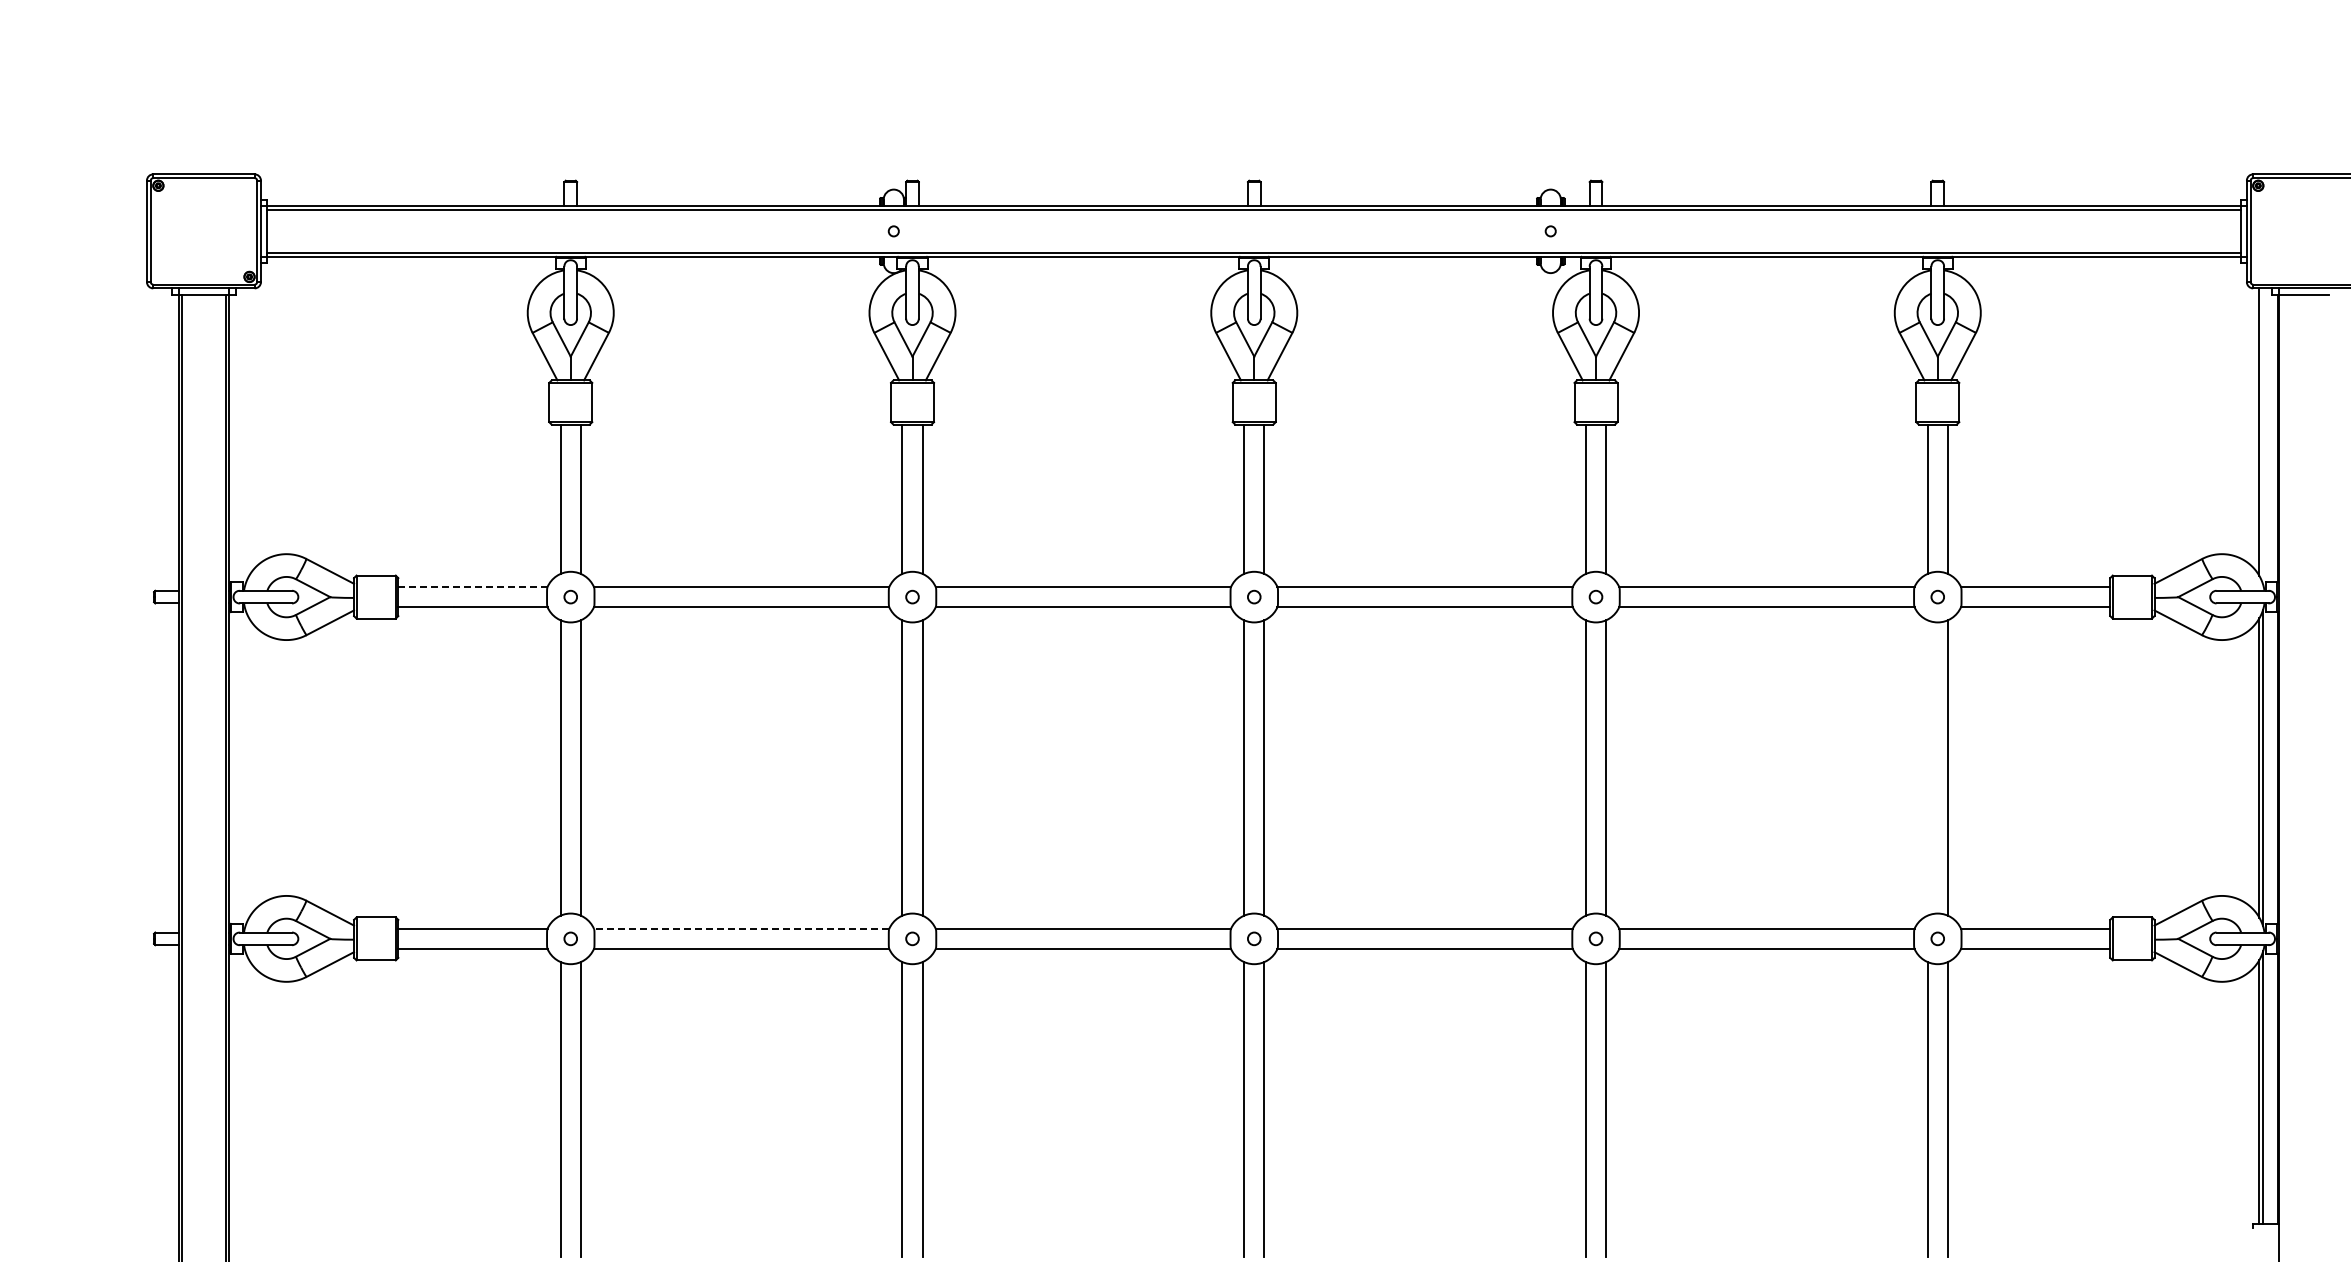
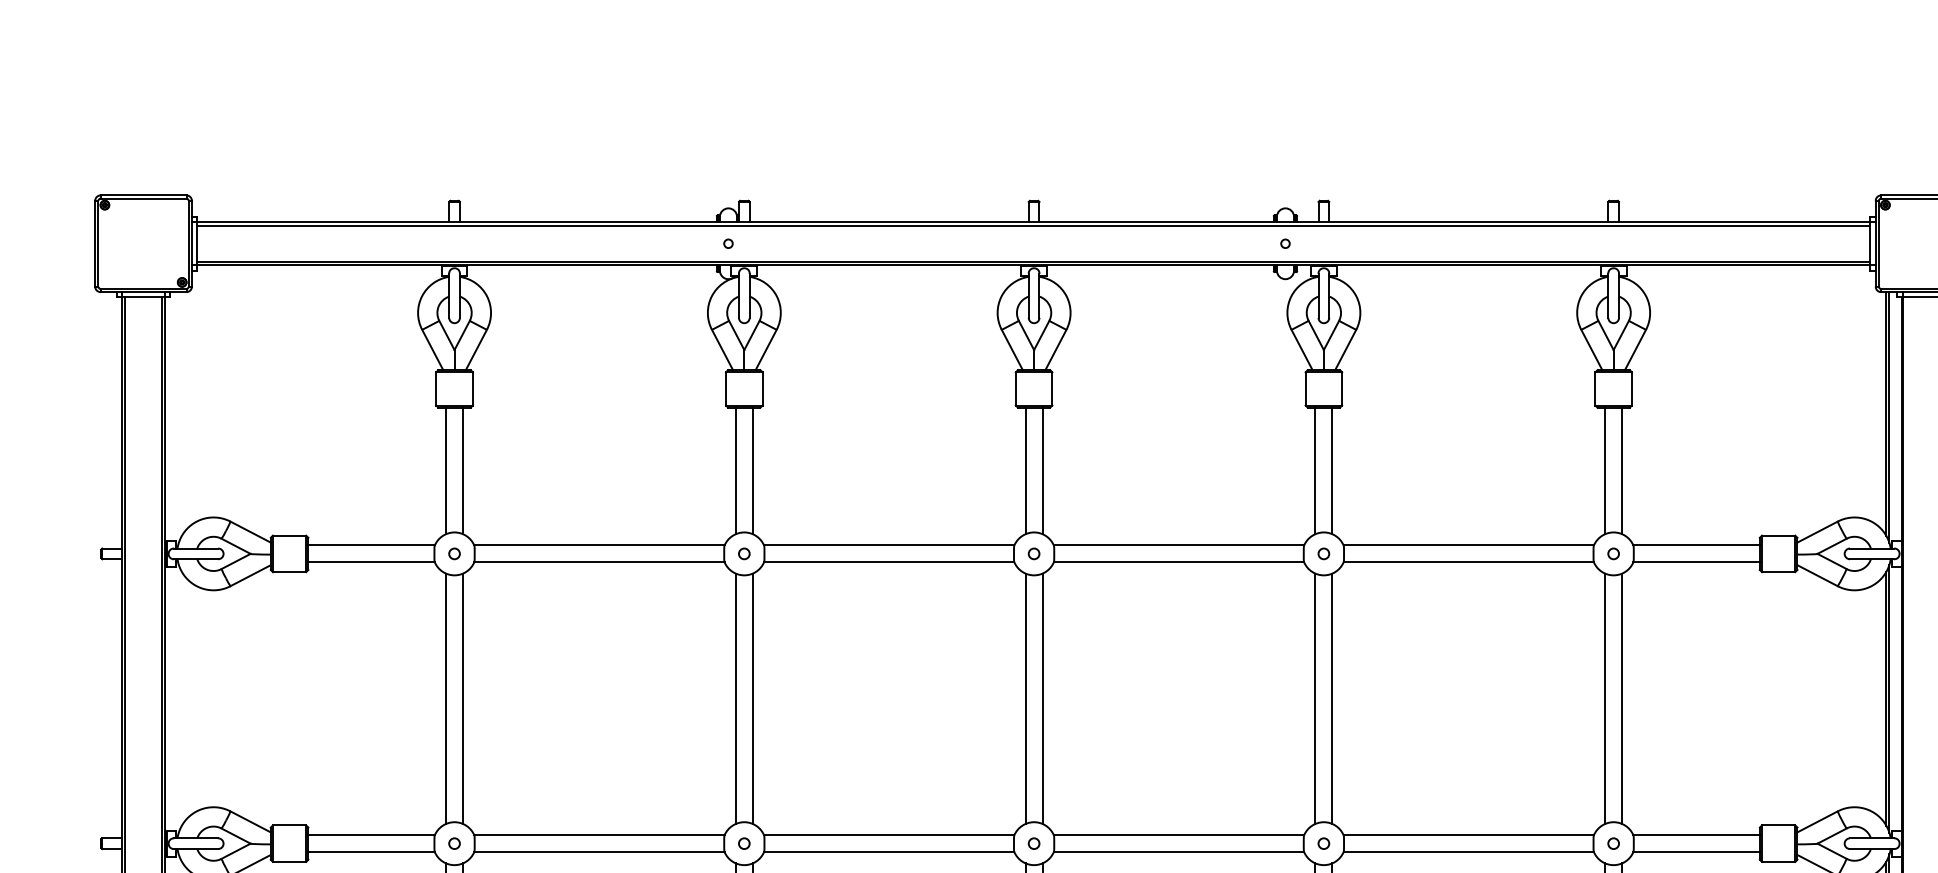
line: (2263, 436) -> (1889, 417), added
line: (472, 587) -> (371, 545), dashed -> solid
line: (1927, 767) -> (1604, 698), added
line: (741, 928) -> (599, 834), dashed -> solid

